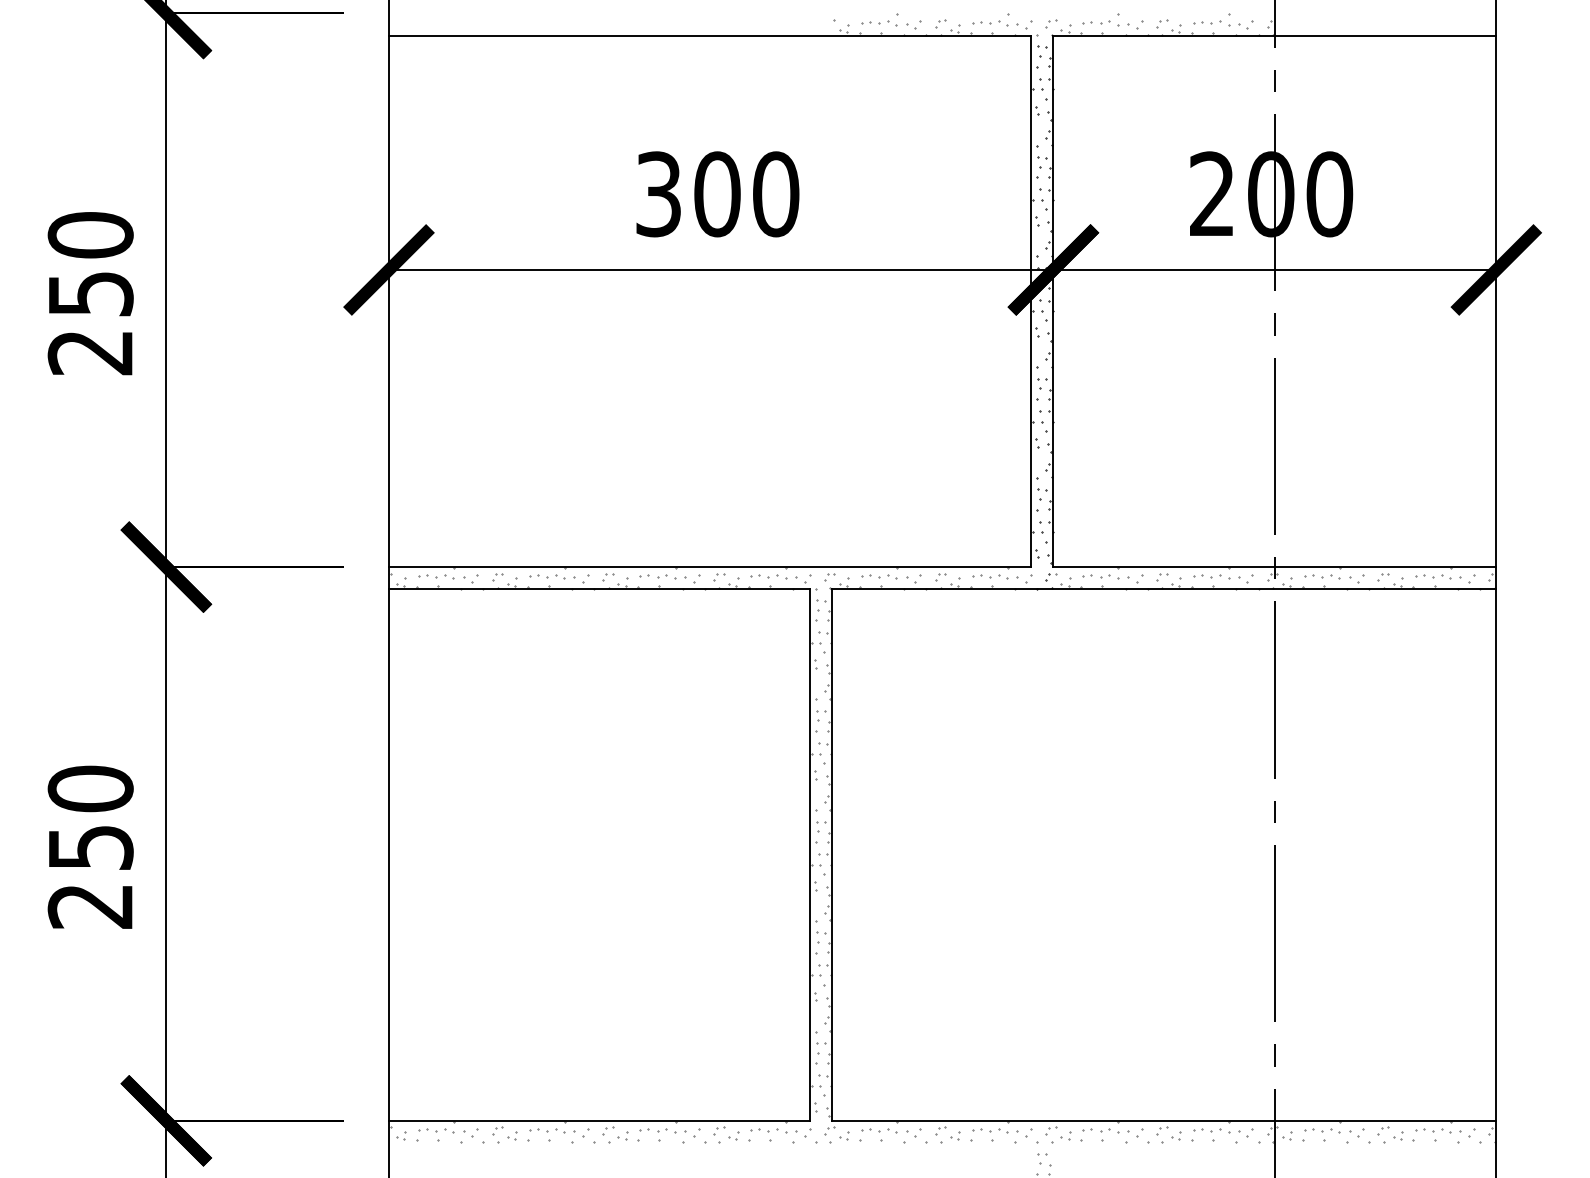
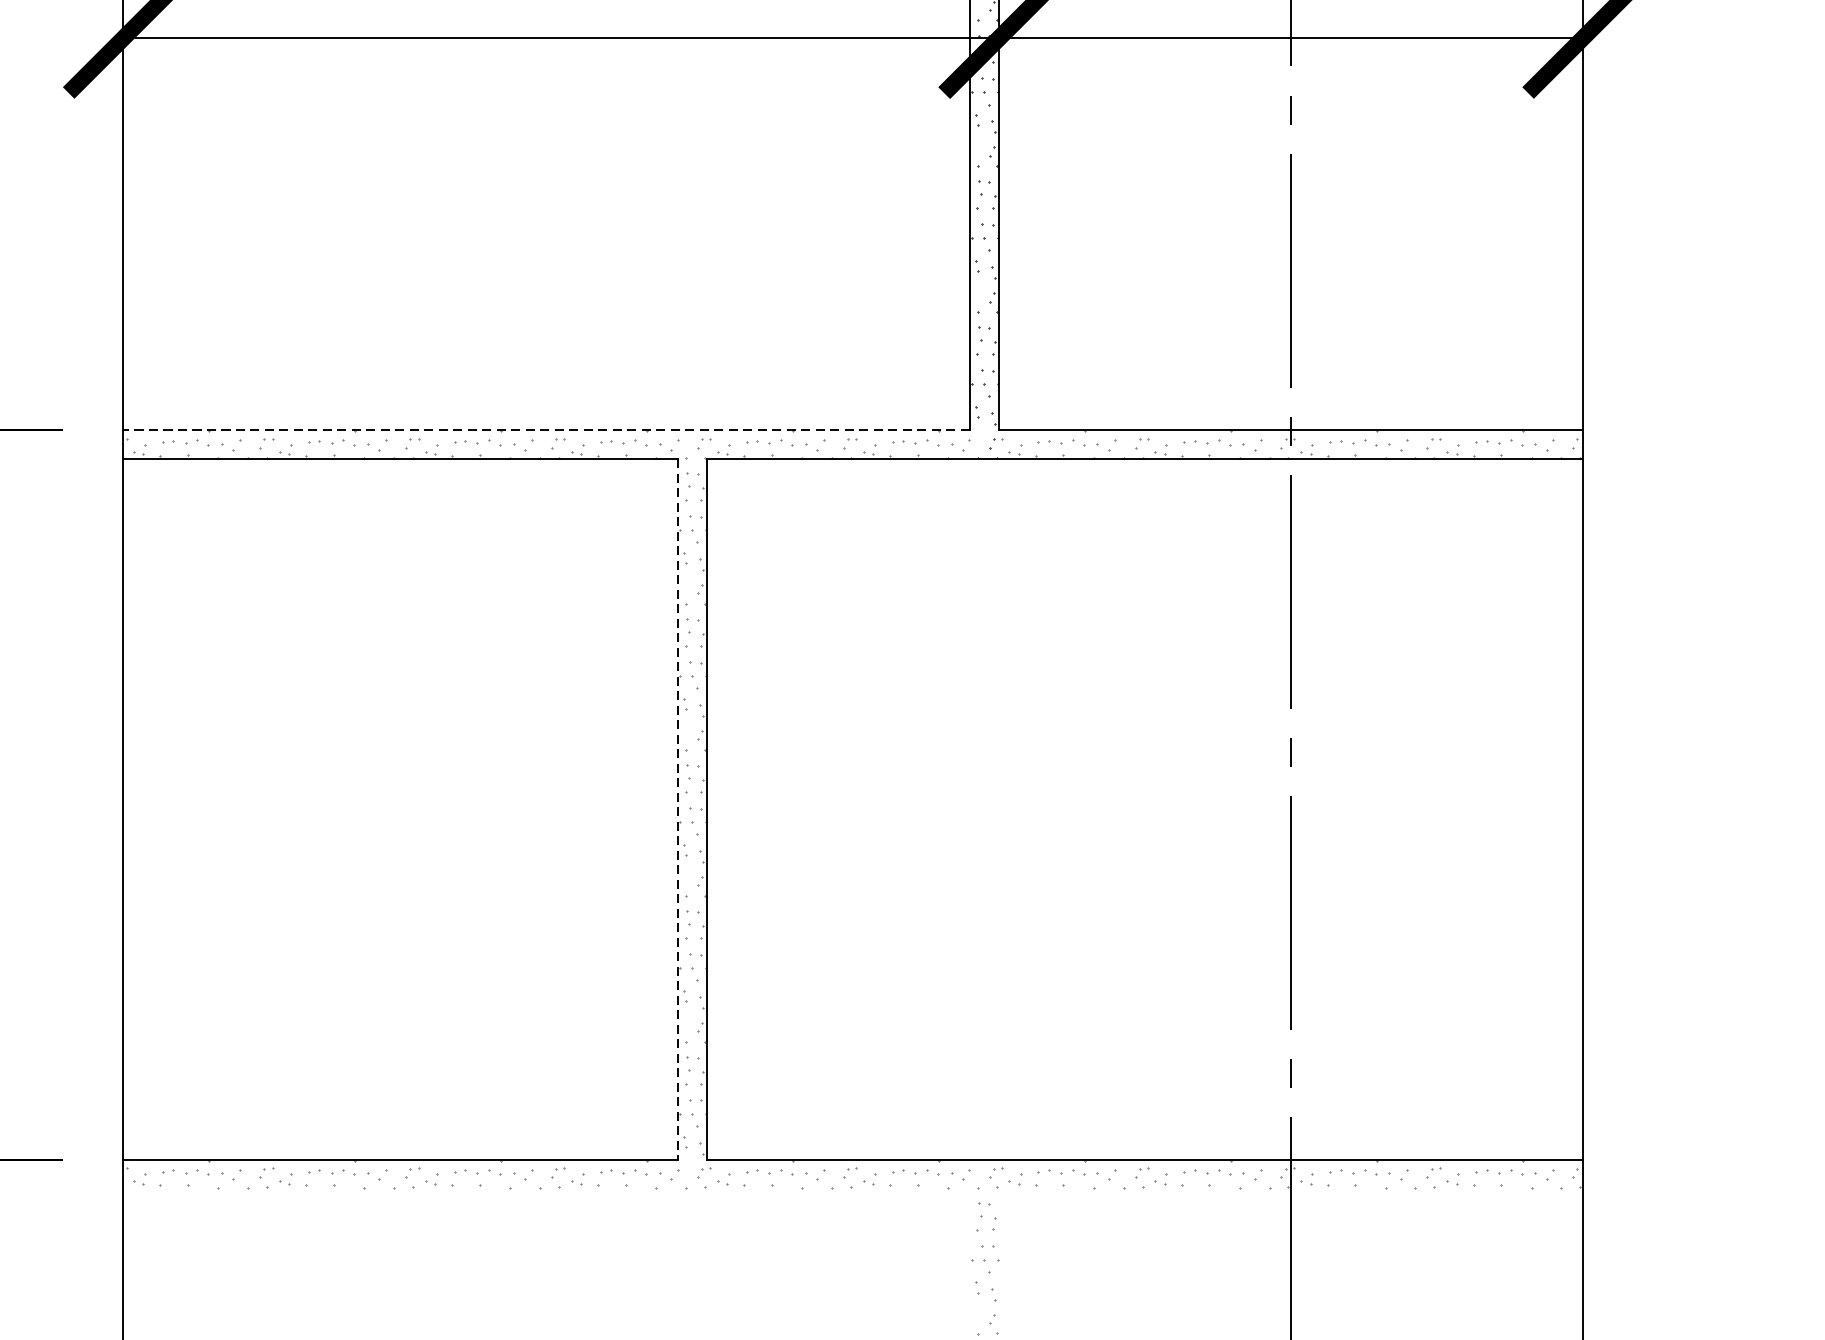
line: (709, 567) -> (545, 430), solid -> dashed
line: (809, 855) -> (677, 809), solid -> dashed

